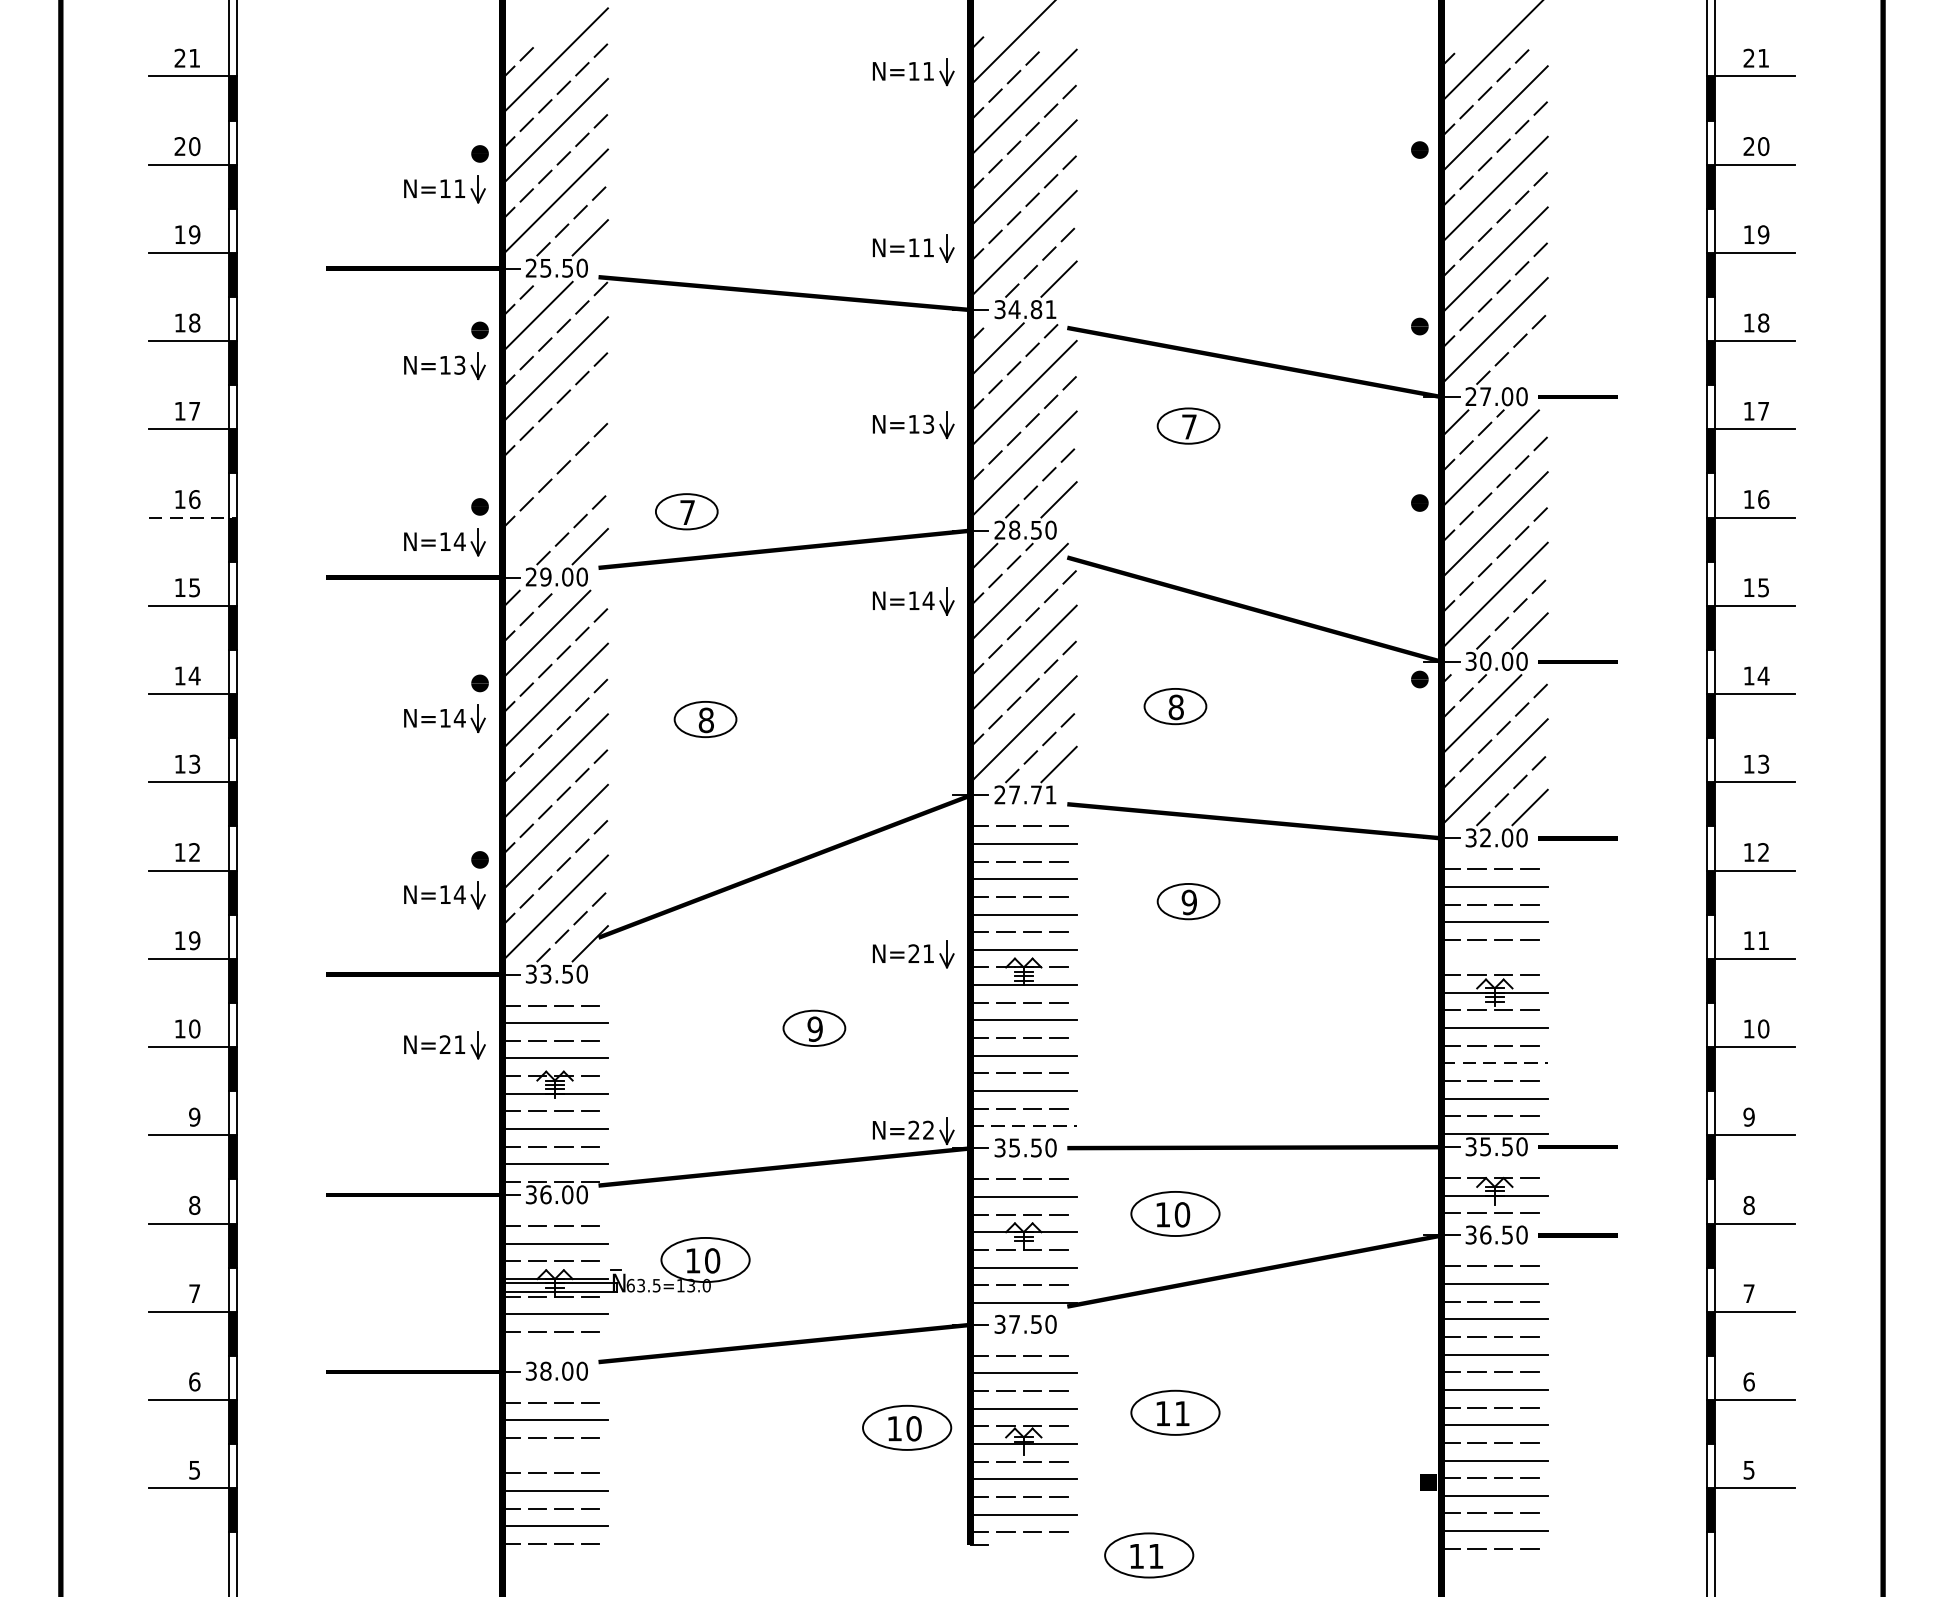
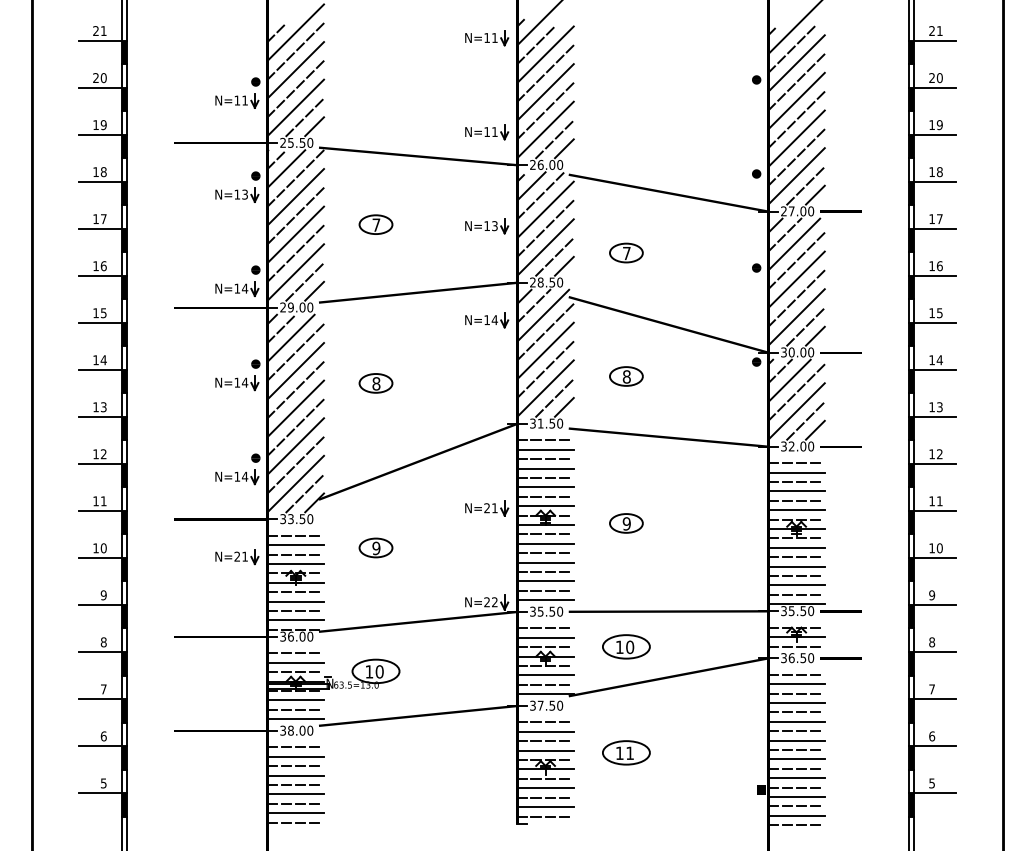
text: (1025, 308) -> (546, 164), 34.81 -> 26.00
line: (1530, 365) -> (815, 194), added
part: (1188, 425) -> (626, 252), moved
line: (554, 440) -> (295, 234), added
line: (554, 511) -> (295, 272), added
part: (685, 511) -> (375, 224), moved
line: (194, 517) -> (103, 275), dashed -> solid
text: (1025, 794) -> (546, 423), 27.71 -> 31.50
part: (1188, 901) -> (626, 523), moved
text: (194, 941) -> (103, 501), 19 -> 11
line: (1494, 958) -> (796, 510), added
part: (813, 1027) -> (375, 547), moved
line: (1496, 1063) -> (797, 566), dashed -> solid
line: (1025, 1126) -> (546, 600), dashed -> solid
line: (554, 1350) -> (295, 719), added
part: (907, 1427) -> (483, 760), removed
line: (554, 1455) -> (295, 775), added
part: (1149, 1554) -> (612, 828), removed

